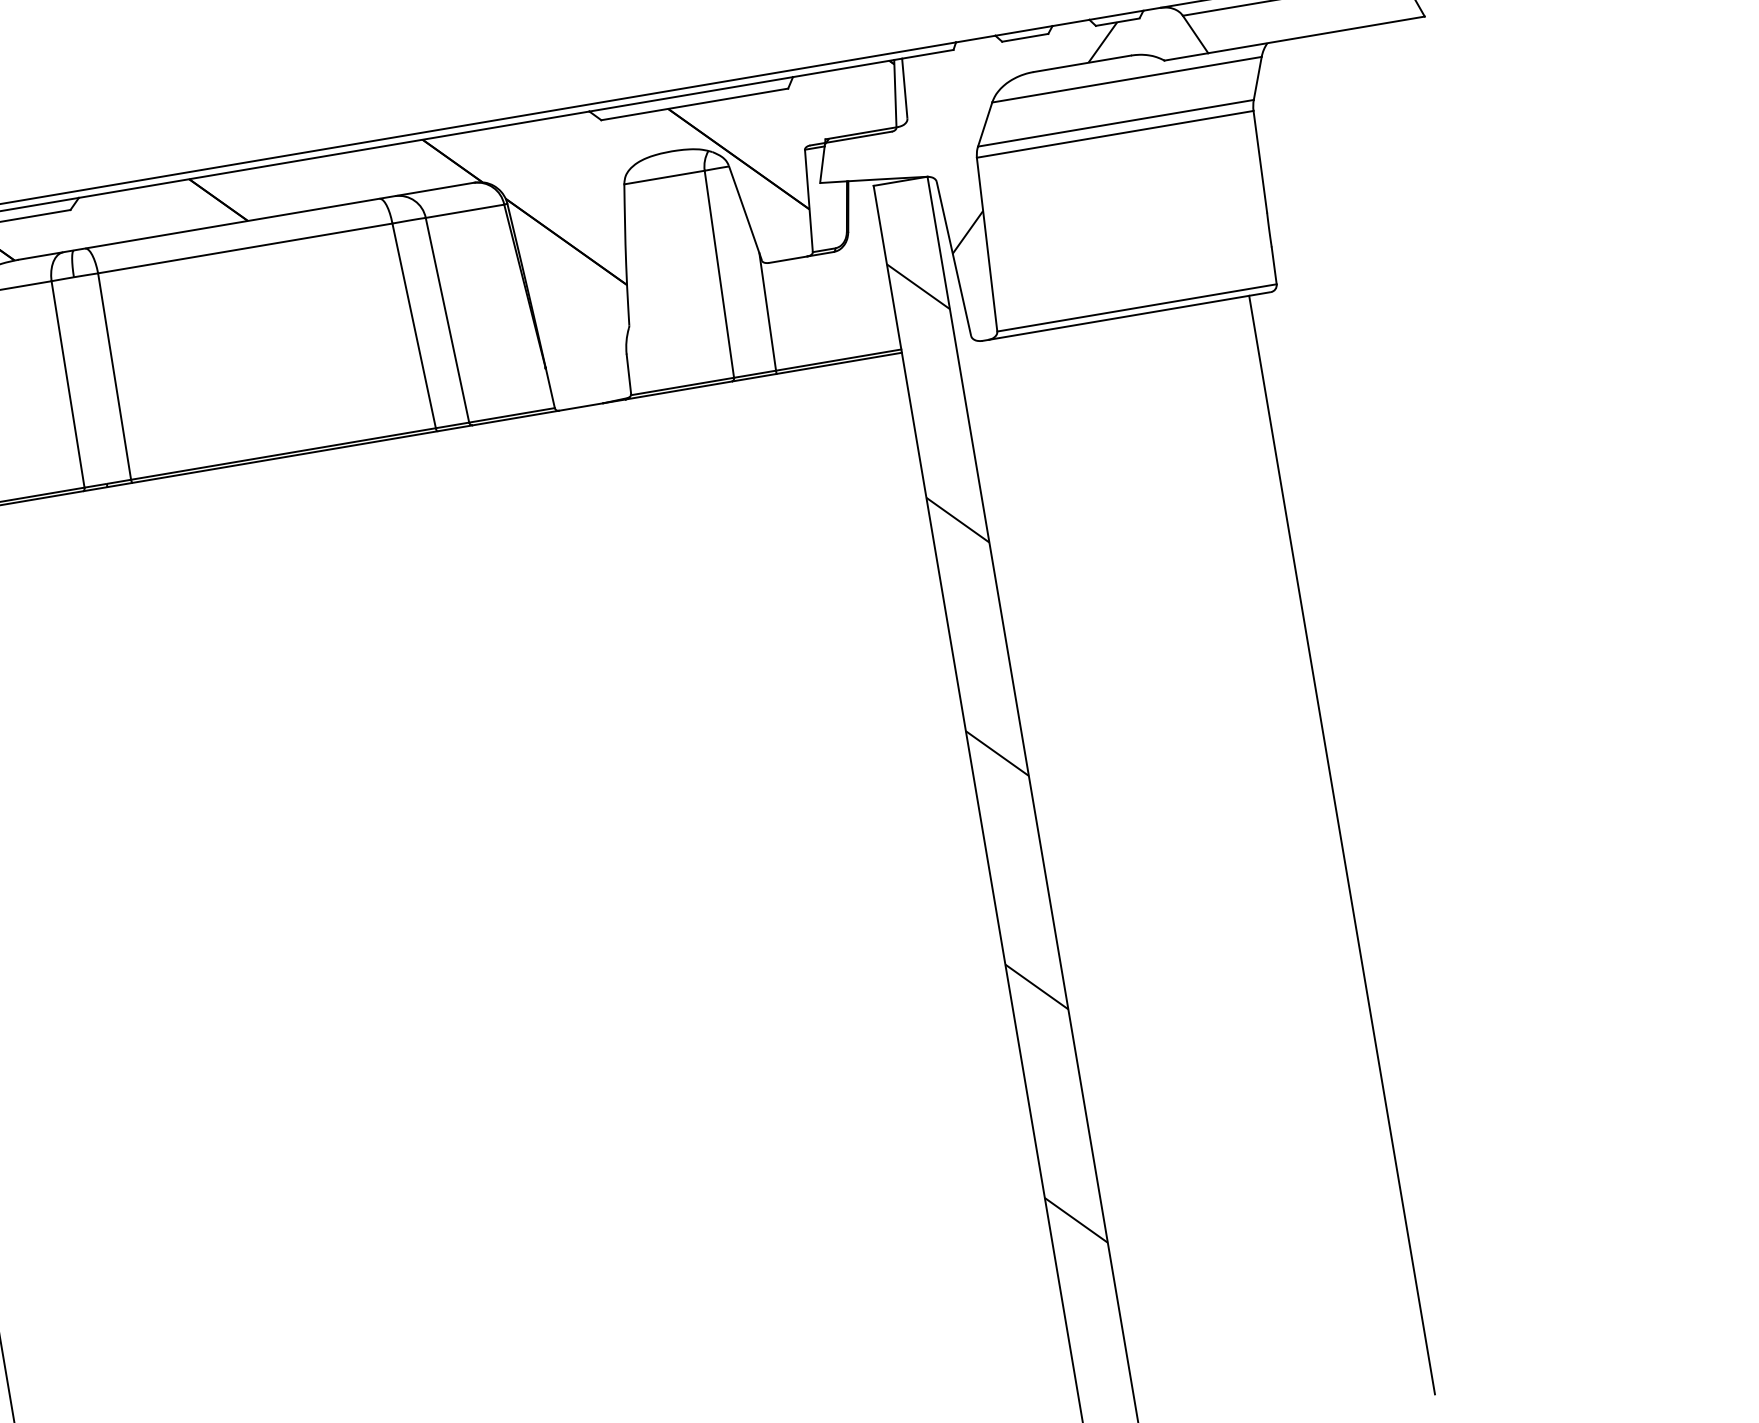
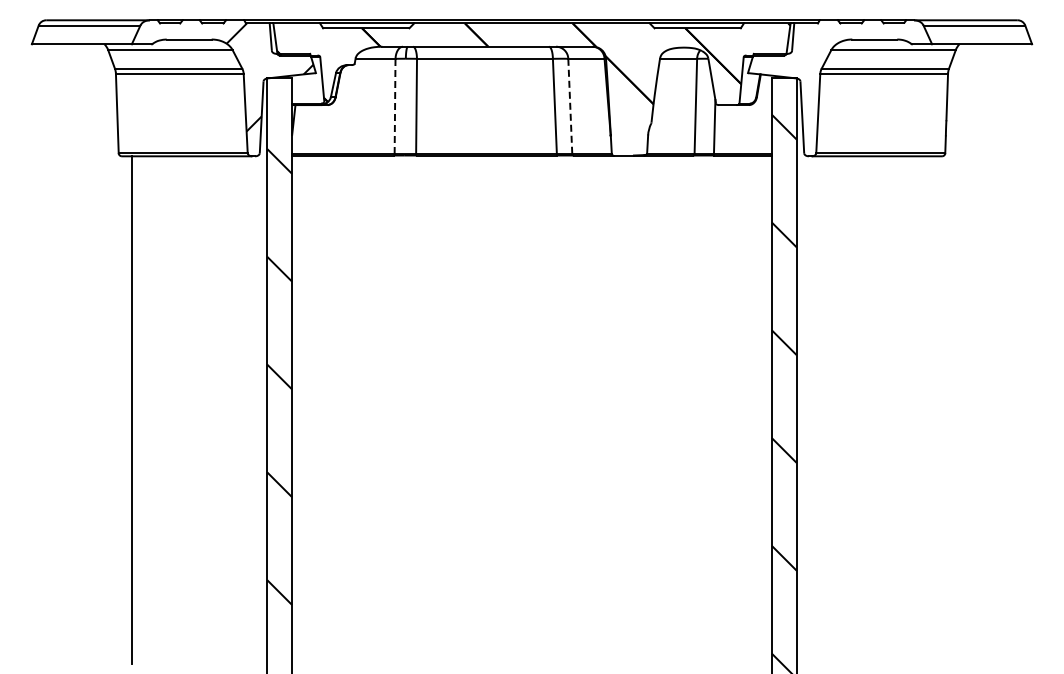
hatch: (981, 145) -> (823, 68), removed
line: (447, 320) -> (570, 106), solid -> dashed
line: (68, 384) -> (395, 106), solid -> dashed
line: (1342, 843) -> (932, 409), removed

